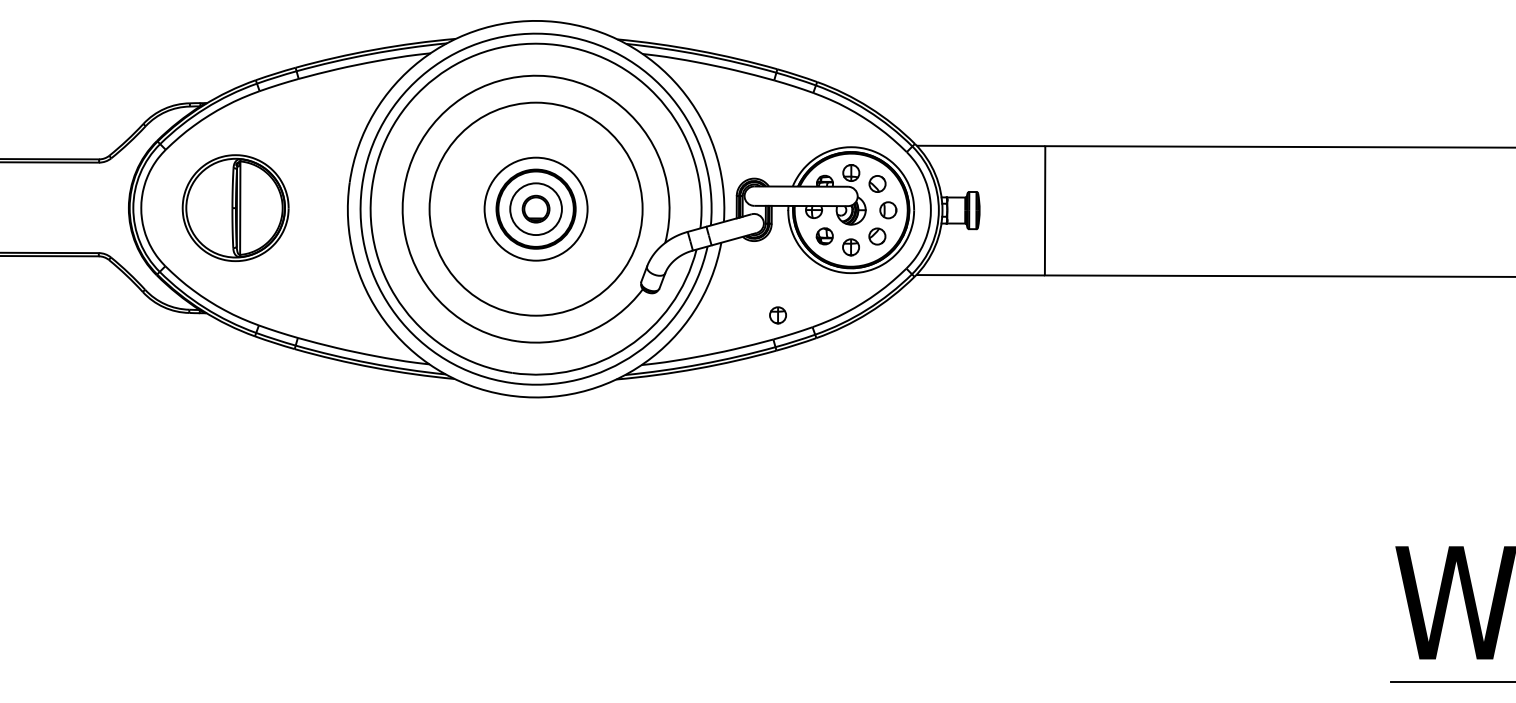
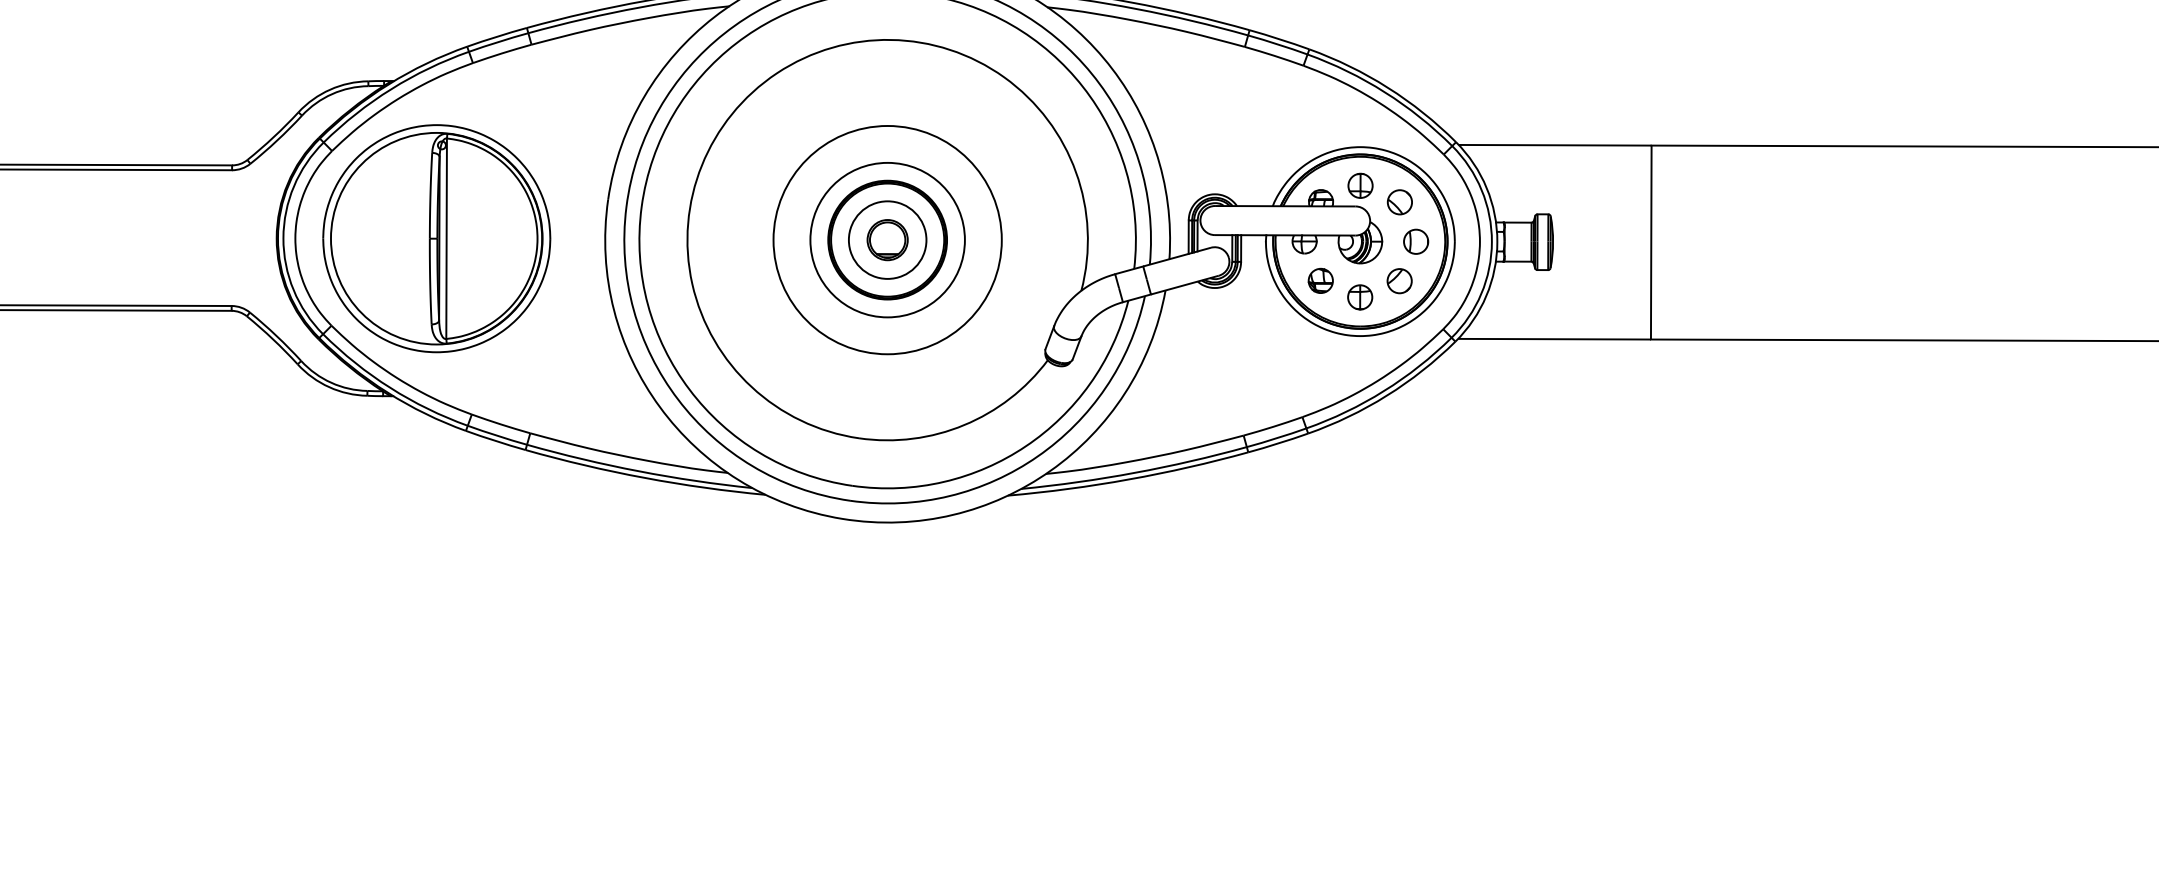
part: (235, 207) -> (436, 237), size x1.43
circle: (536, 209) -> (888, 240), size x0.71
part: (777, 315) -> (1249, 399), removed

